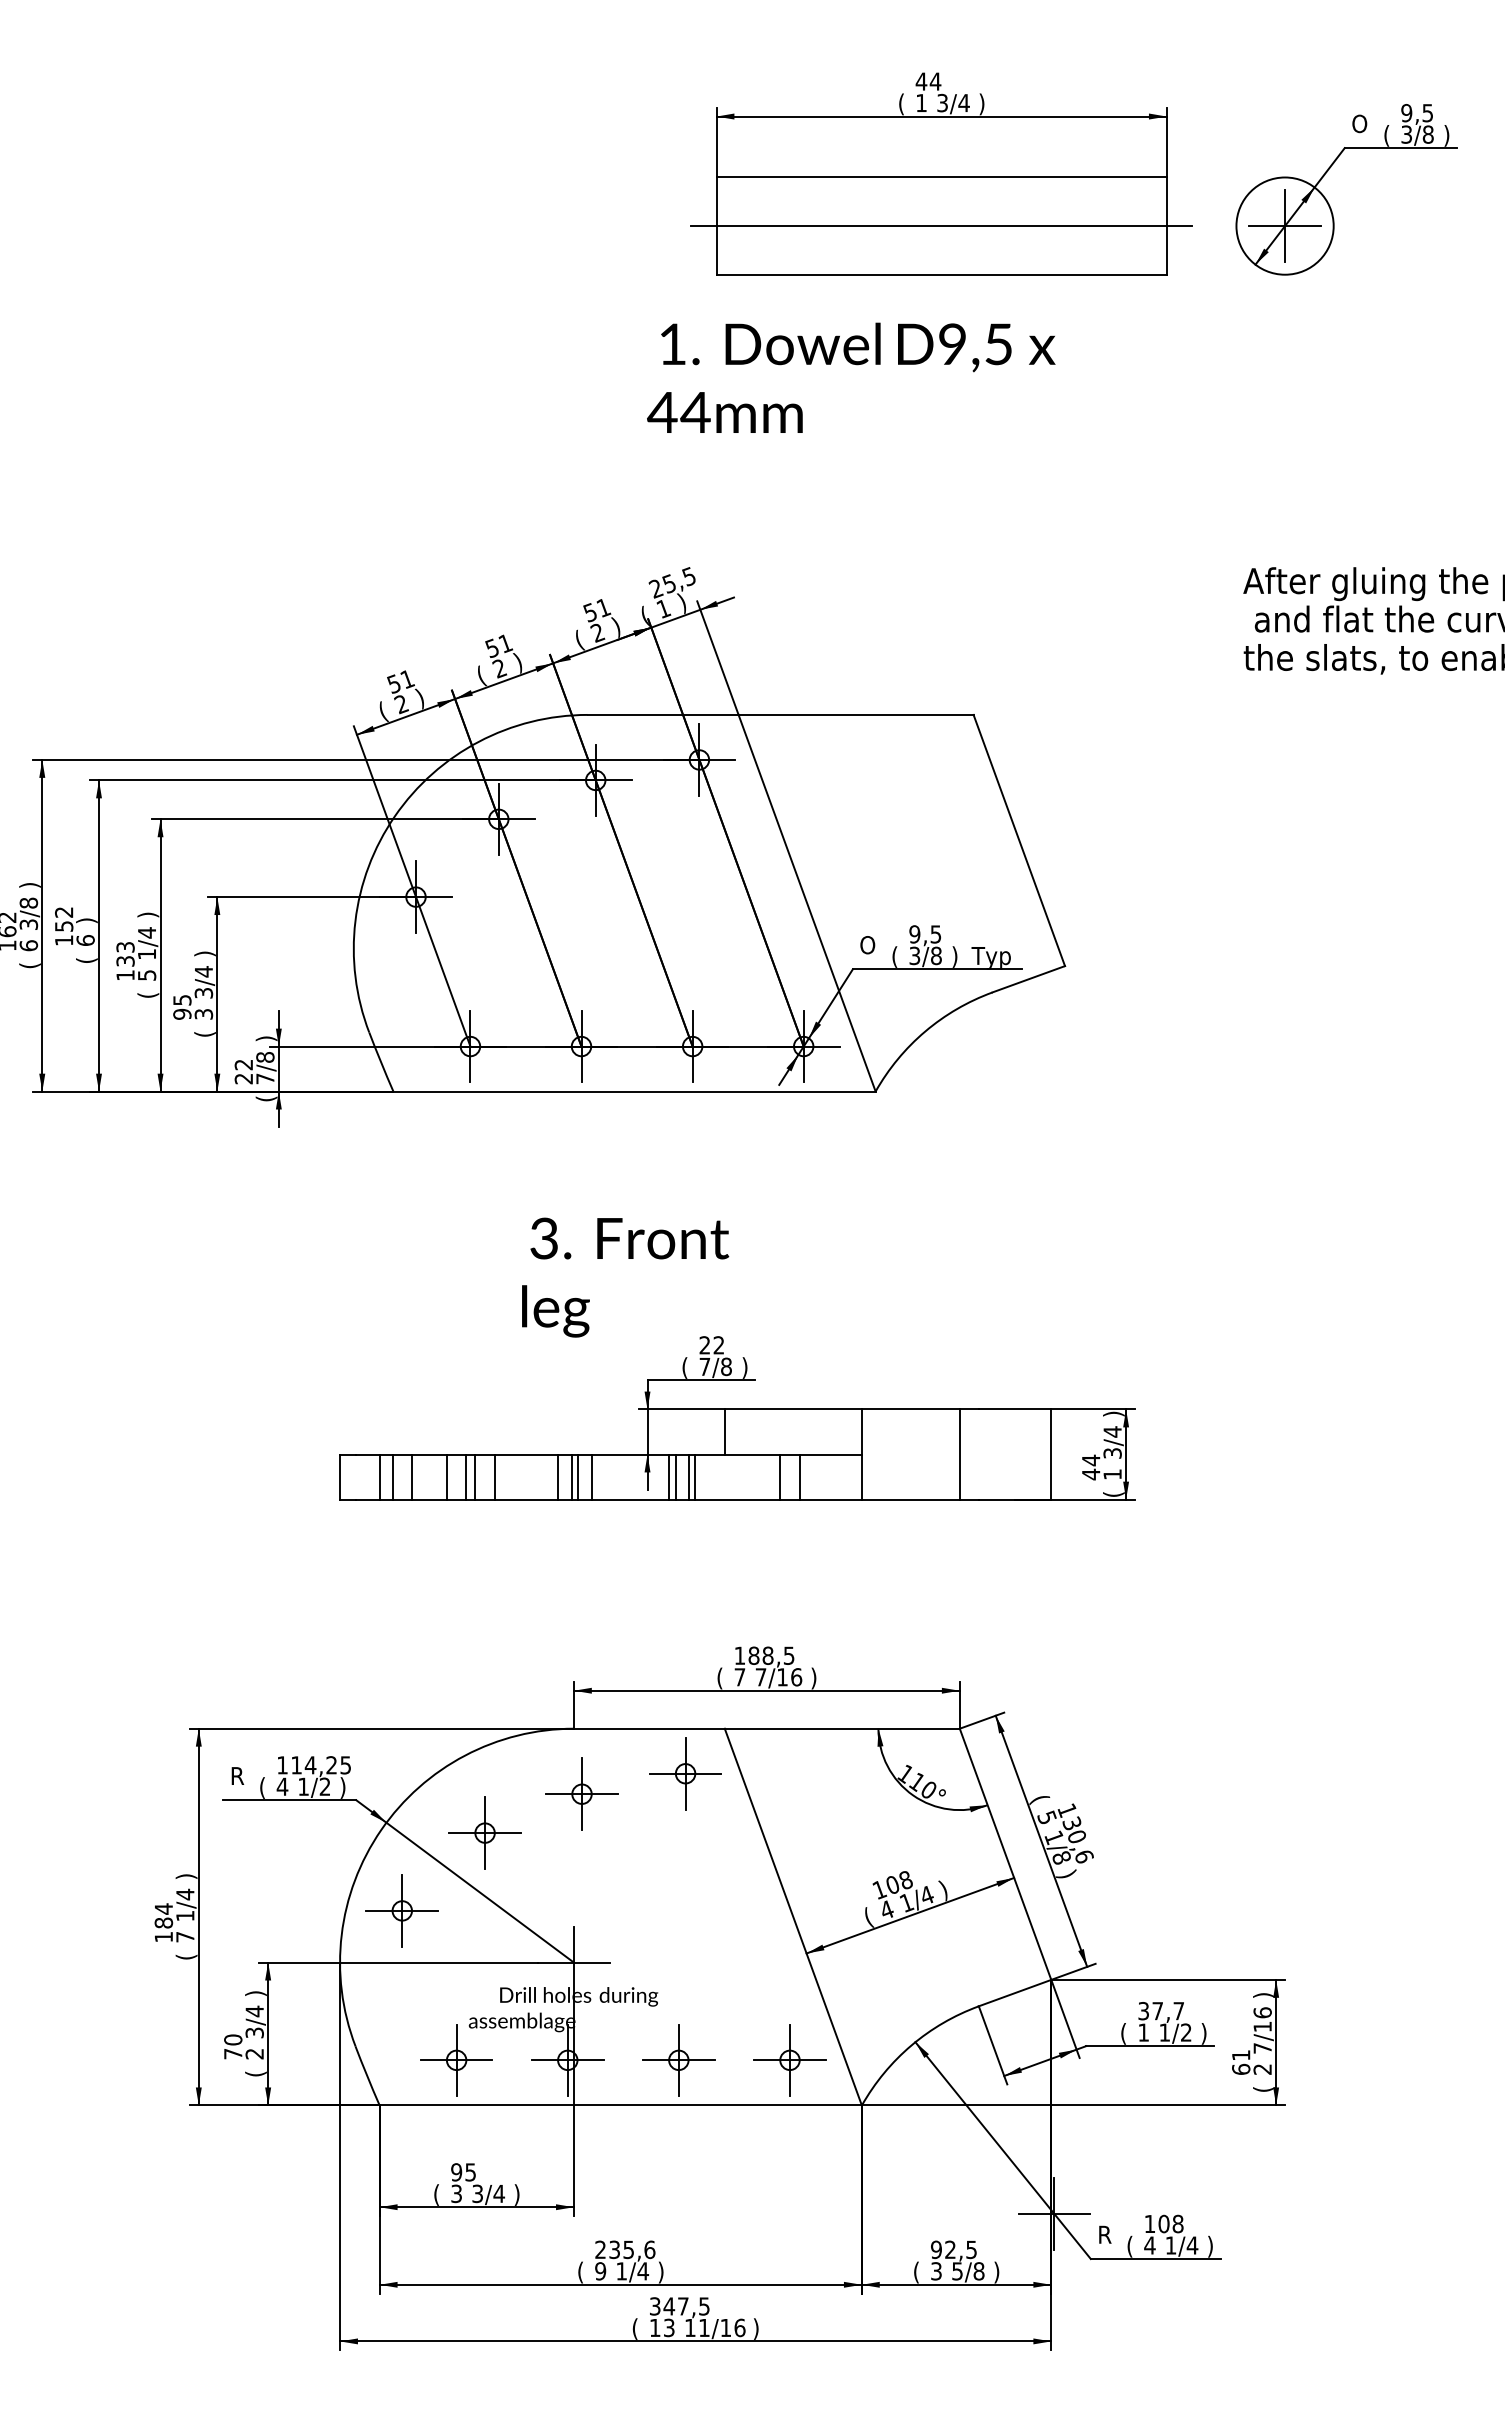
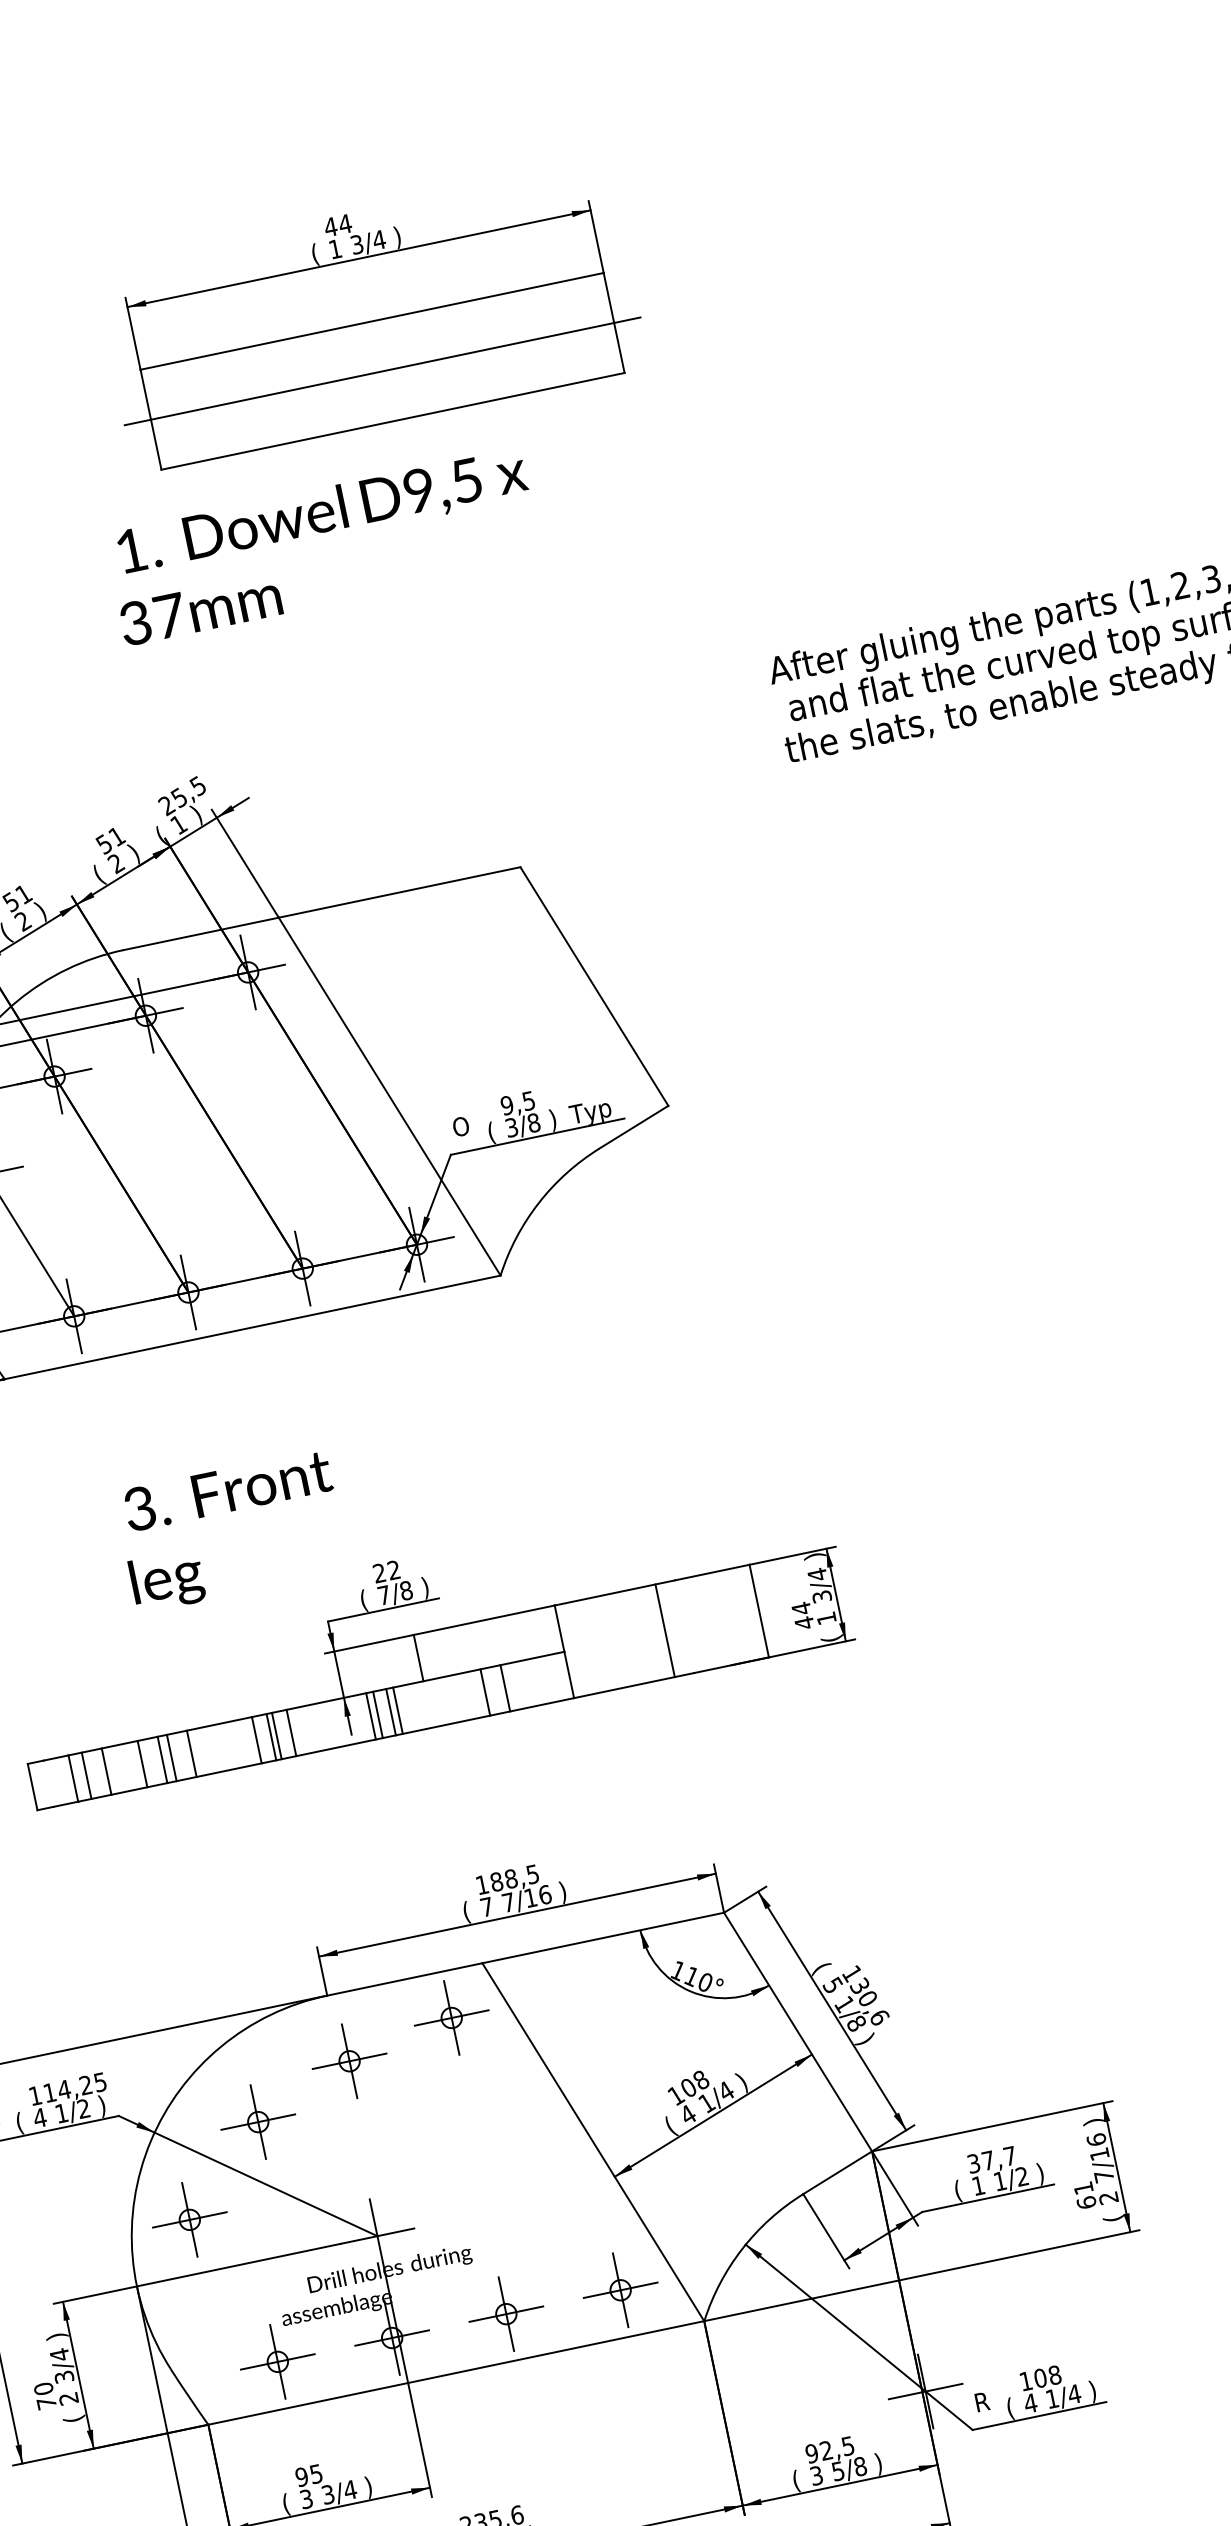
part: (1328, 201) -> (775, 262), removed
text: (678, 412) -> (151, 619), 44mm -> 37mm
text: (625, 1277) -> (231, 1531), moved

